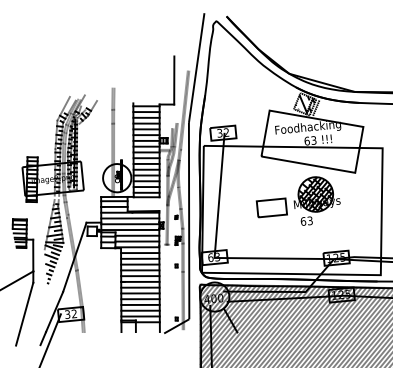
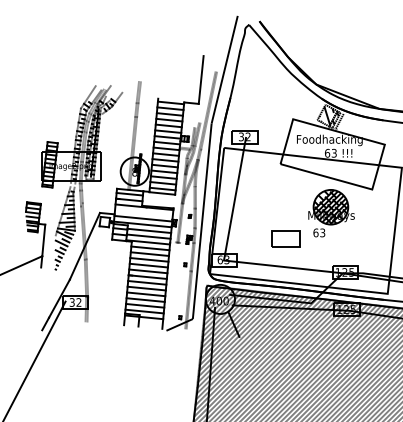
part: (271, 207) -> (285, 238), moved
line: (129, 218) -> (143, 212), removed
line: (24, 313) -> (29, 297), removed

